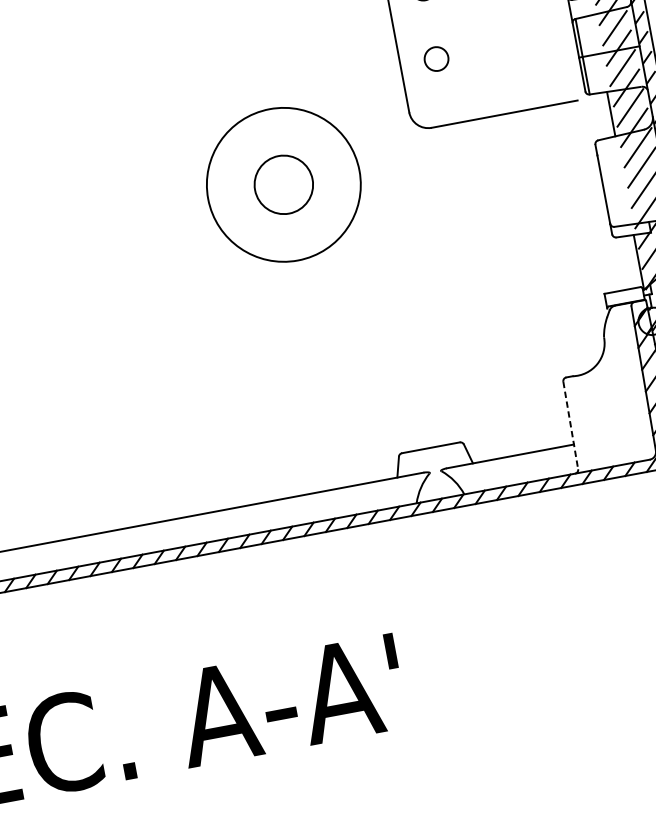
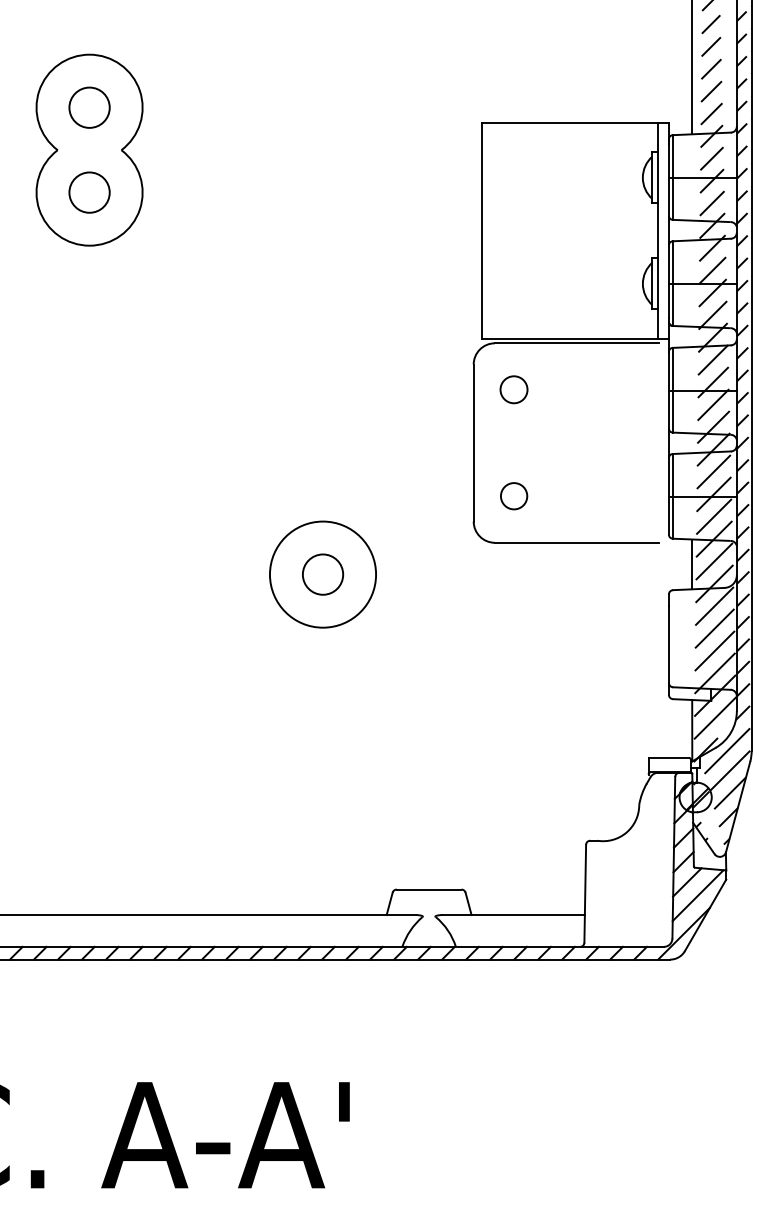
circle: (436, 59) -> (514, 496), moved
circle: (283, 184) -> (322, 574), size x0.62
circle: (283, 184) -> (322, 574), size x0.62
line: (570, 425) -> (585, 893), dashed -> solid

